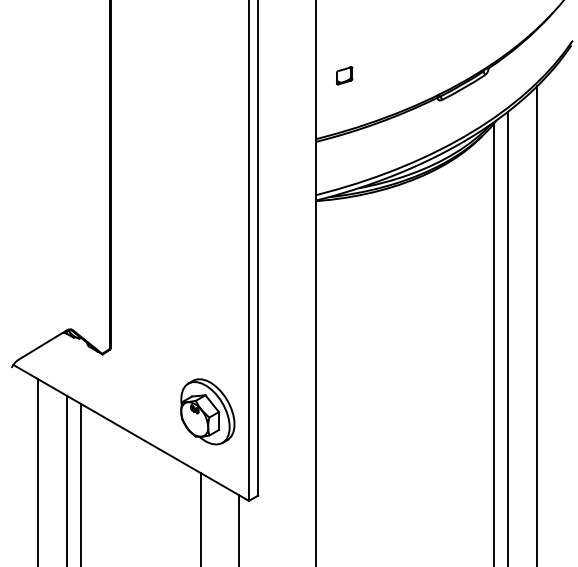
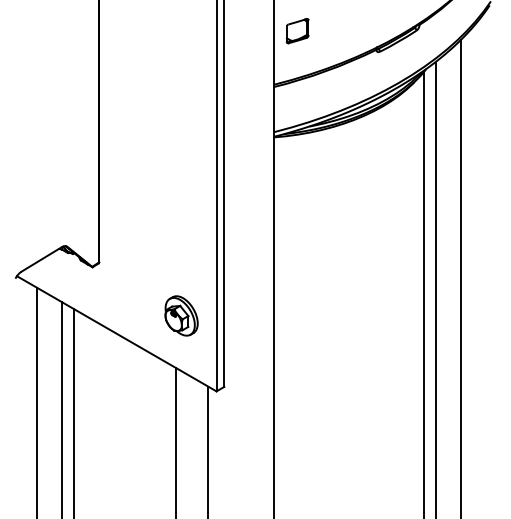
part: (344, 76) -> (297, 31), size x1.67
part: (207, 411) -> (181, 315), size x0.71

